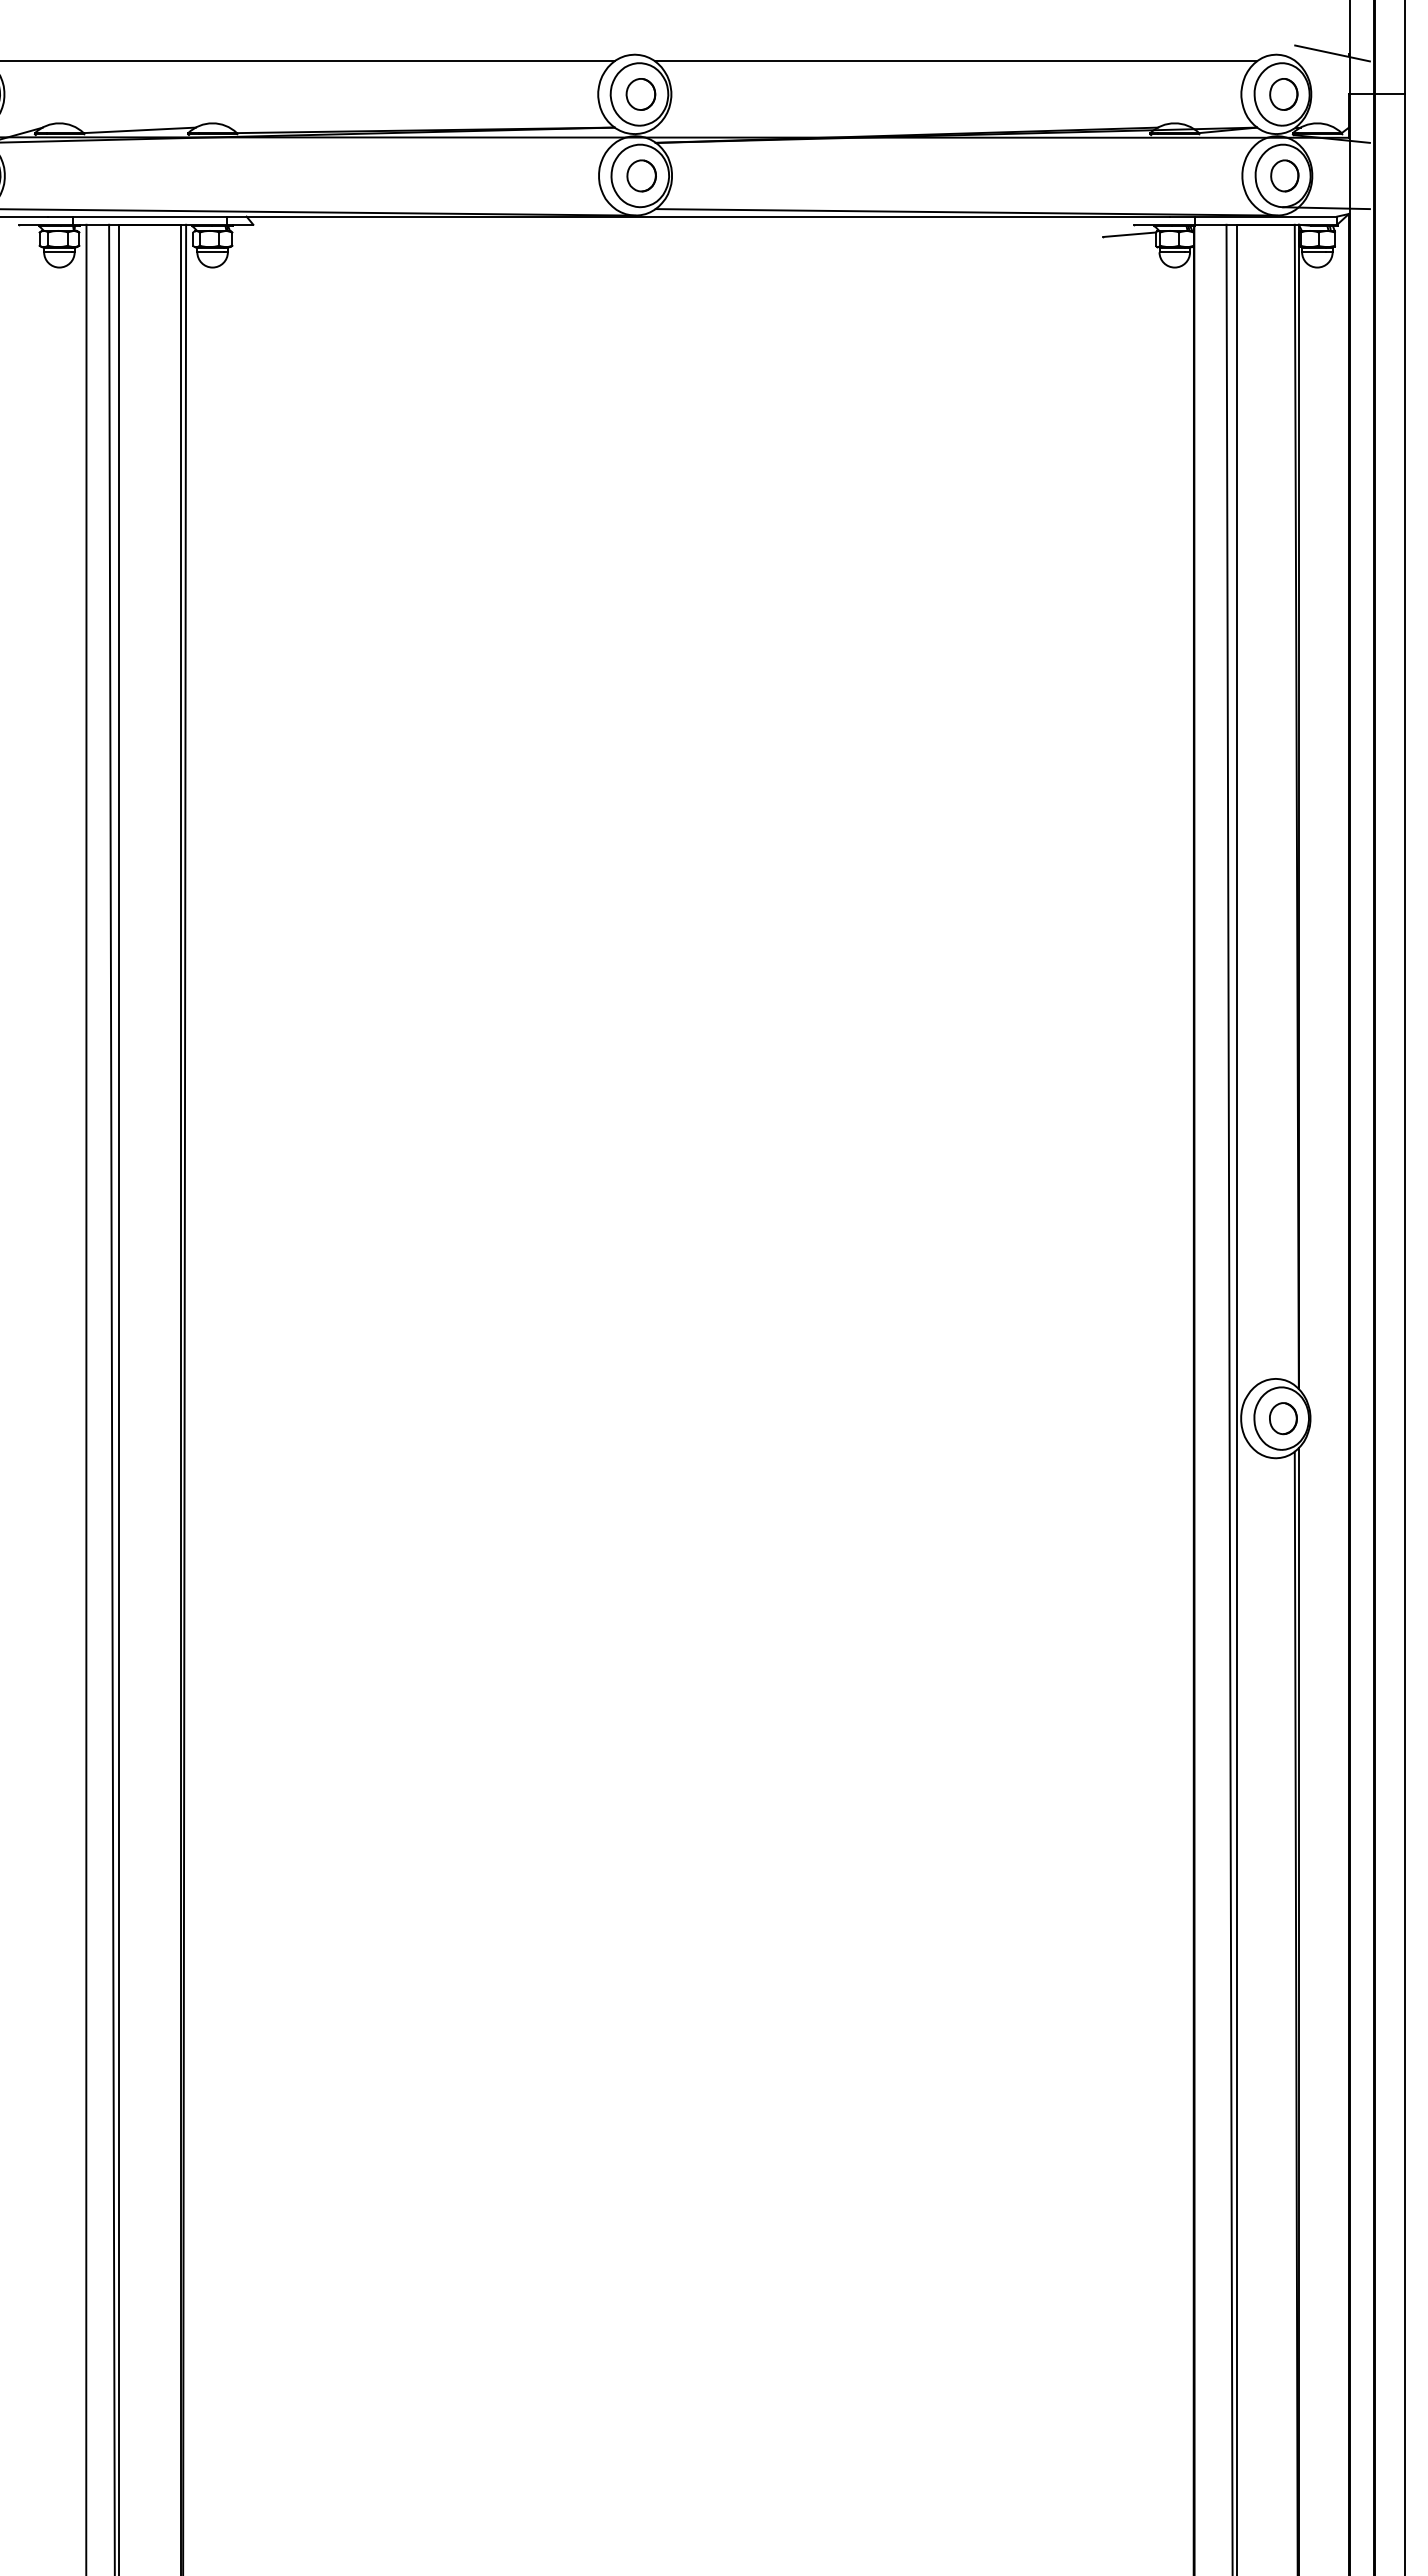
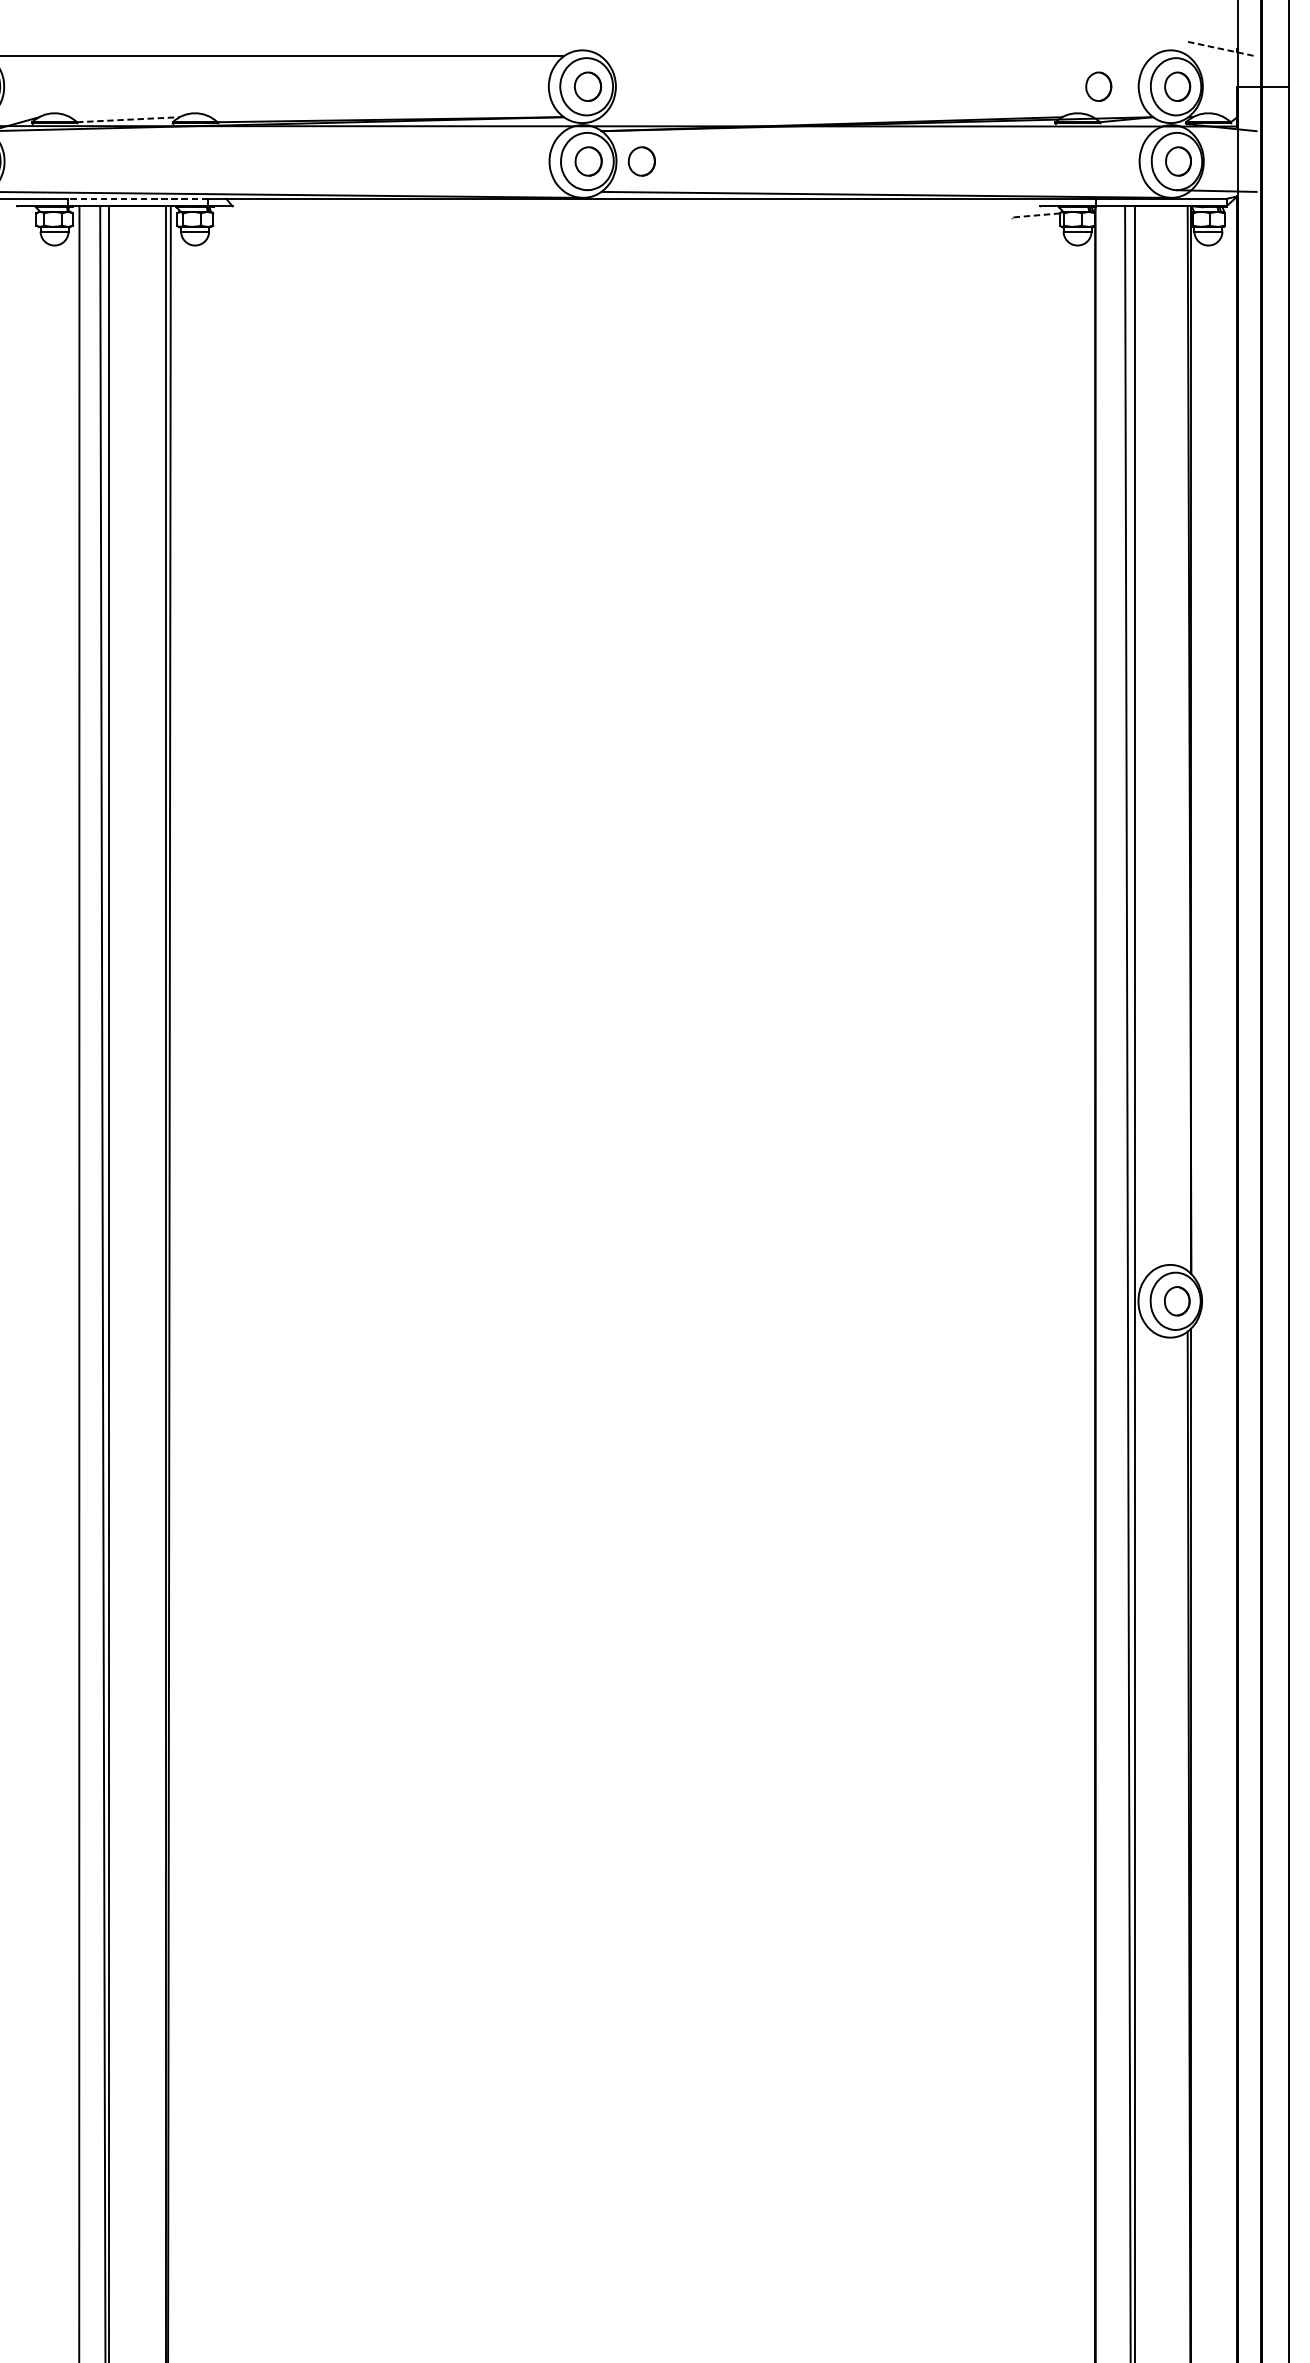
line: (1333, 53) -> (1223, 49), solid -> dashed
line: (956, 61) -> (877, 56), removed
part: (1197, 94) -> (1098, 86), added
line: (140, 130) -> (128, 119), solid -> dashed
part: (699, 175) -> (641, 161), added
line: (150, 216) -> (138, 198), solid -> dashed
line: (1128, 234) -> (1035, 215), solid -> dashed

